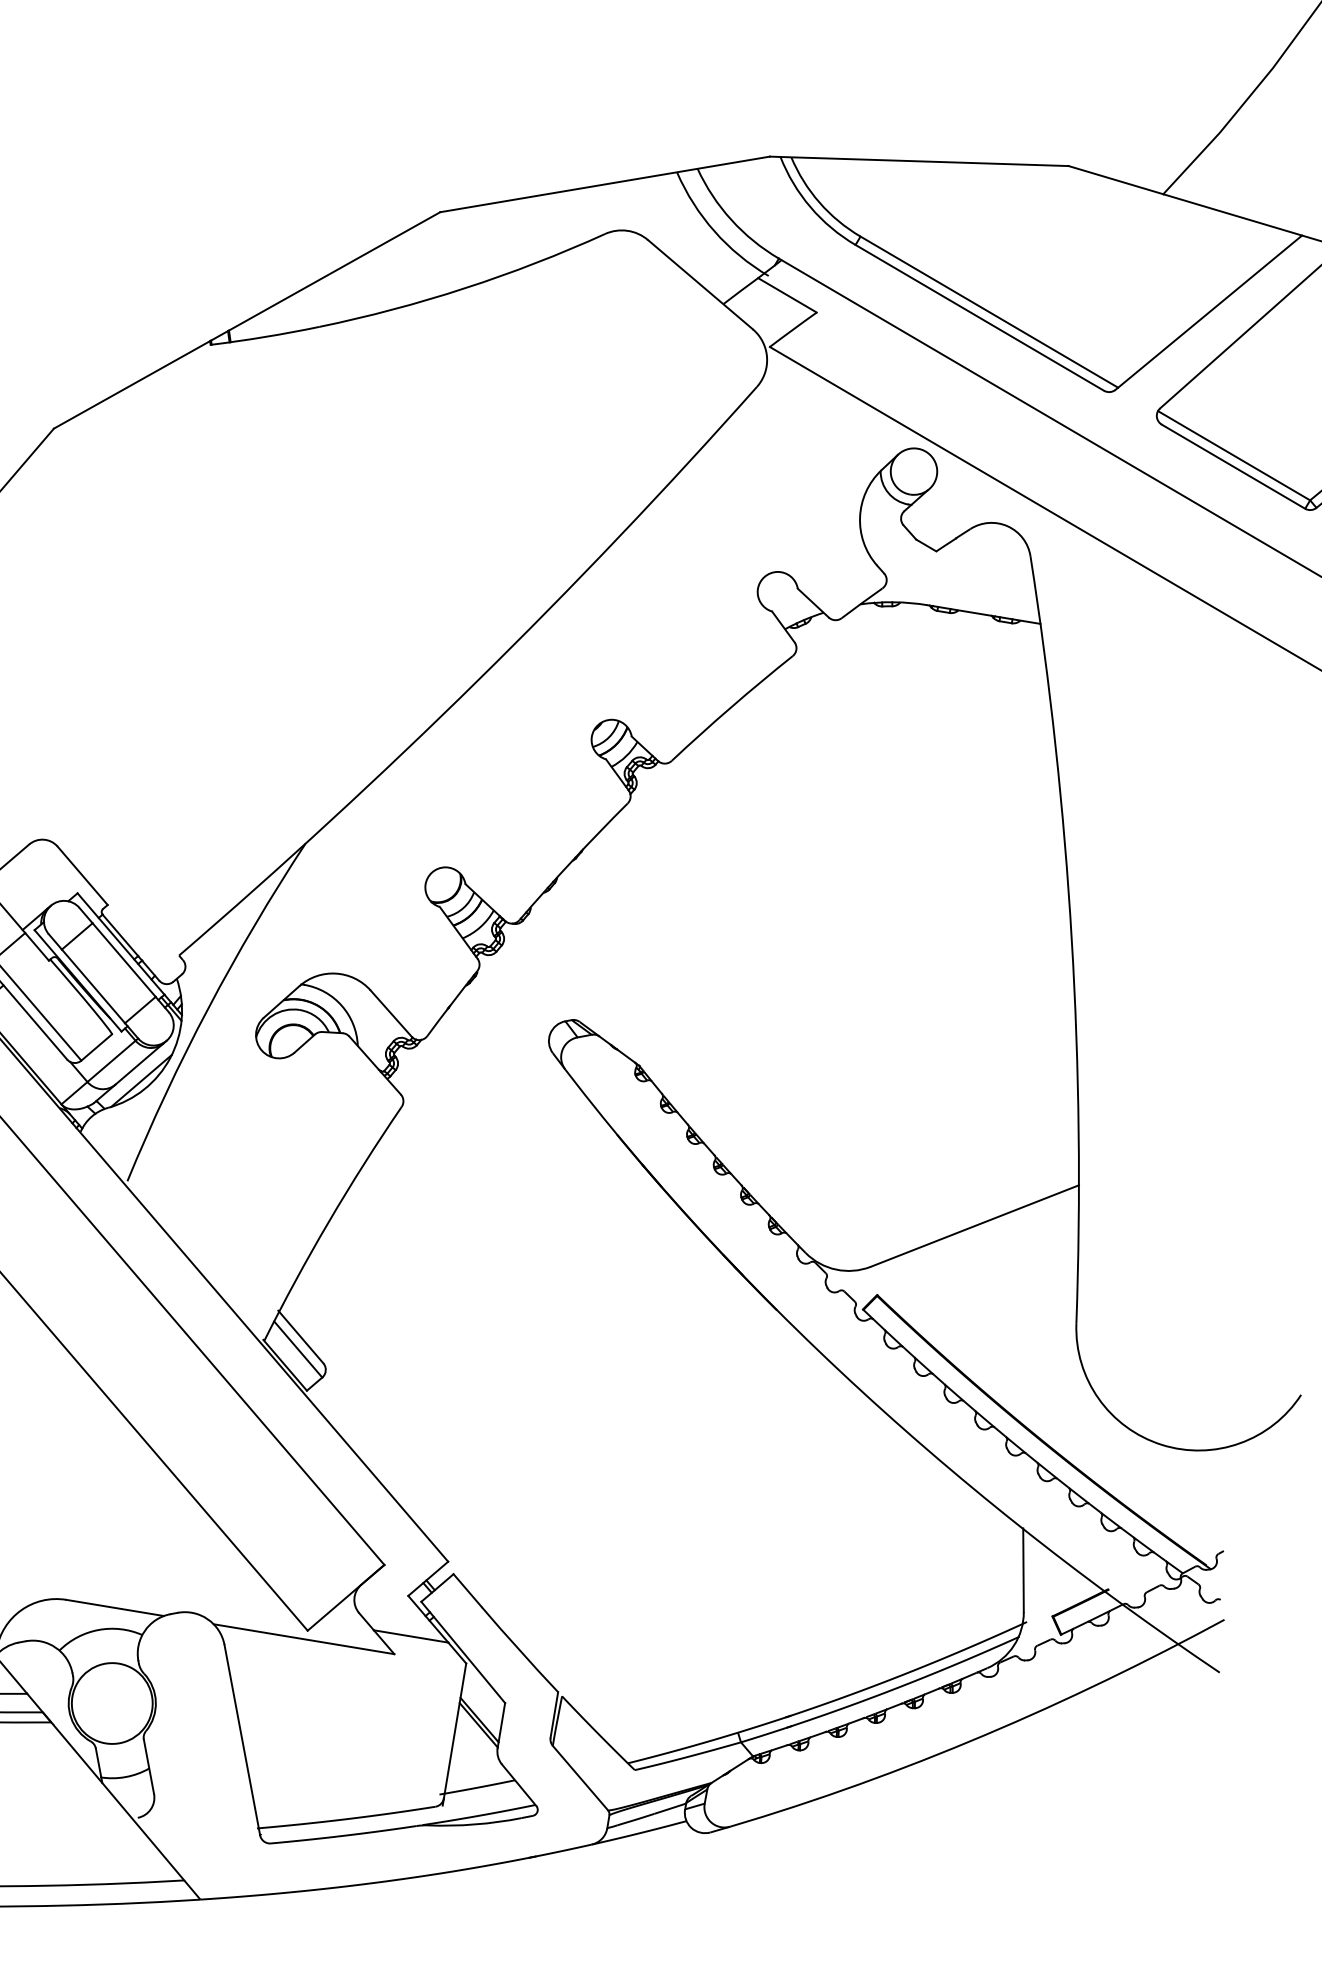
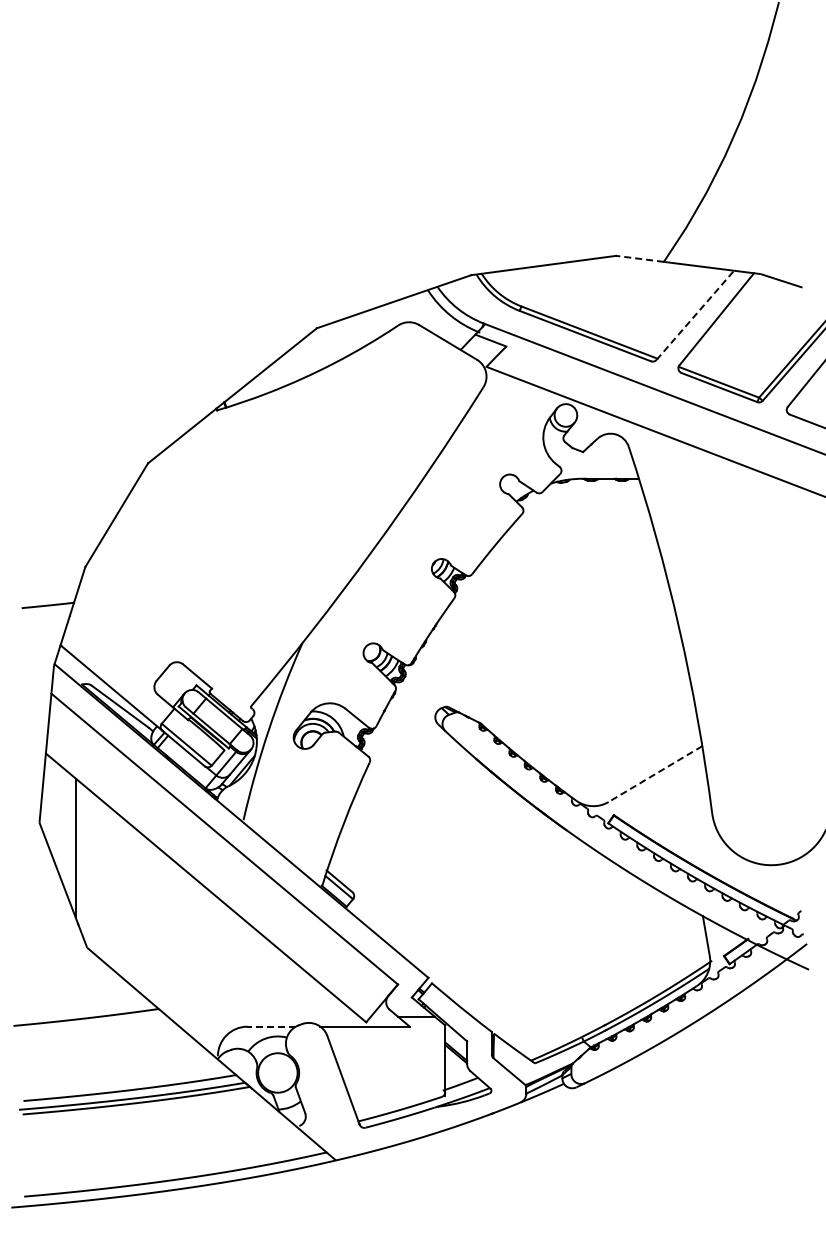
line: (1115, 179) -> (639, 258), solid -> dashed
line: (1209, 311) -> (695, 314), solid -> dashed
line: (974, 1226) -> (655, 774), solid -> dashed
line: (114, 1607) -> (271, 1026), solid -> dashed

